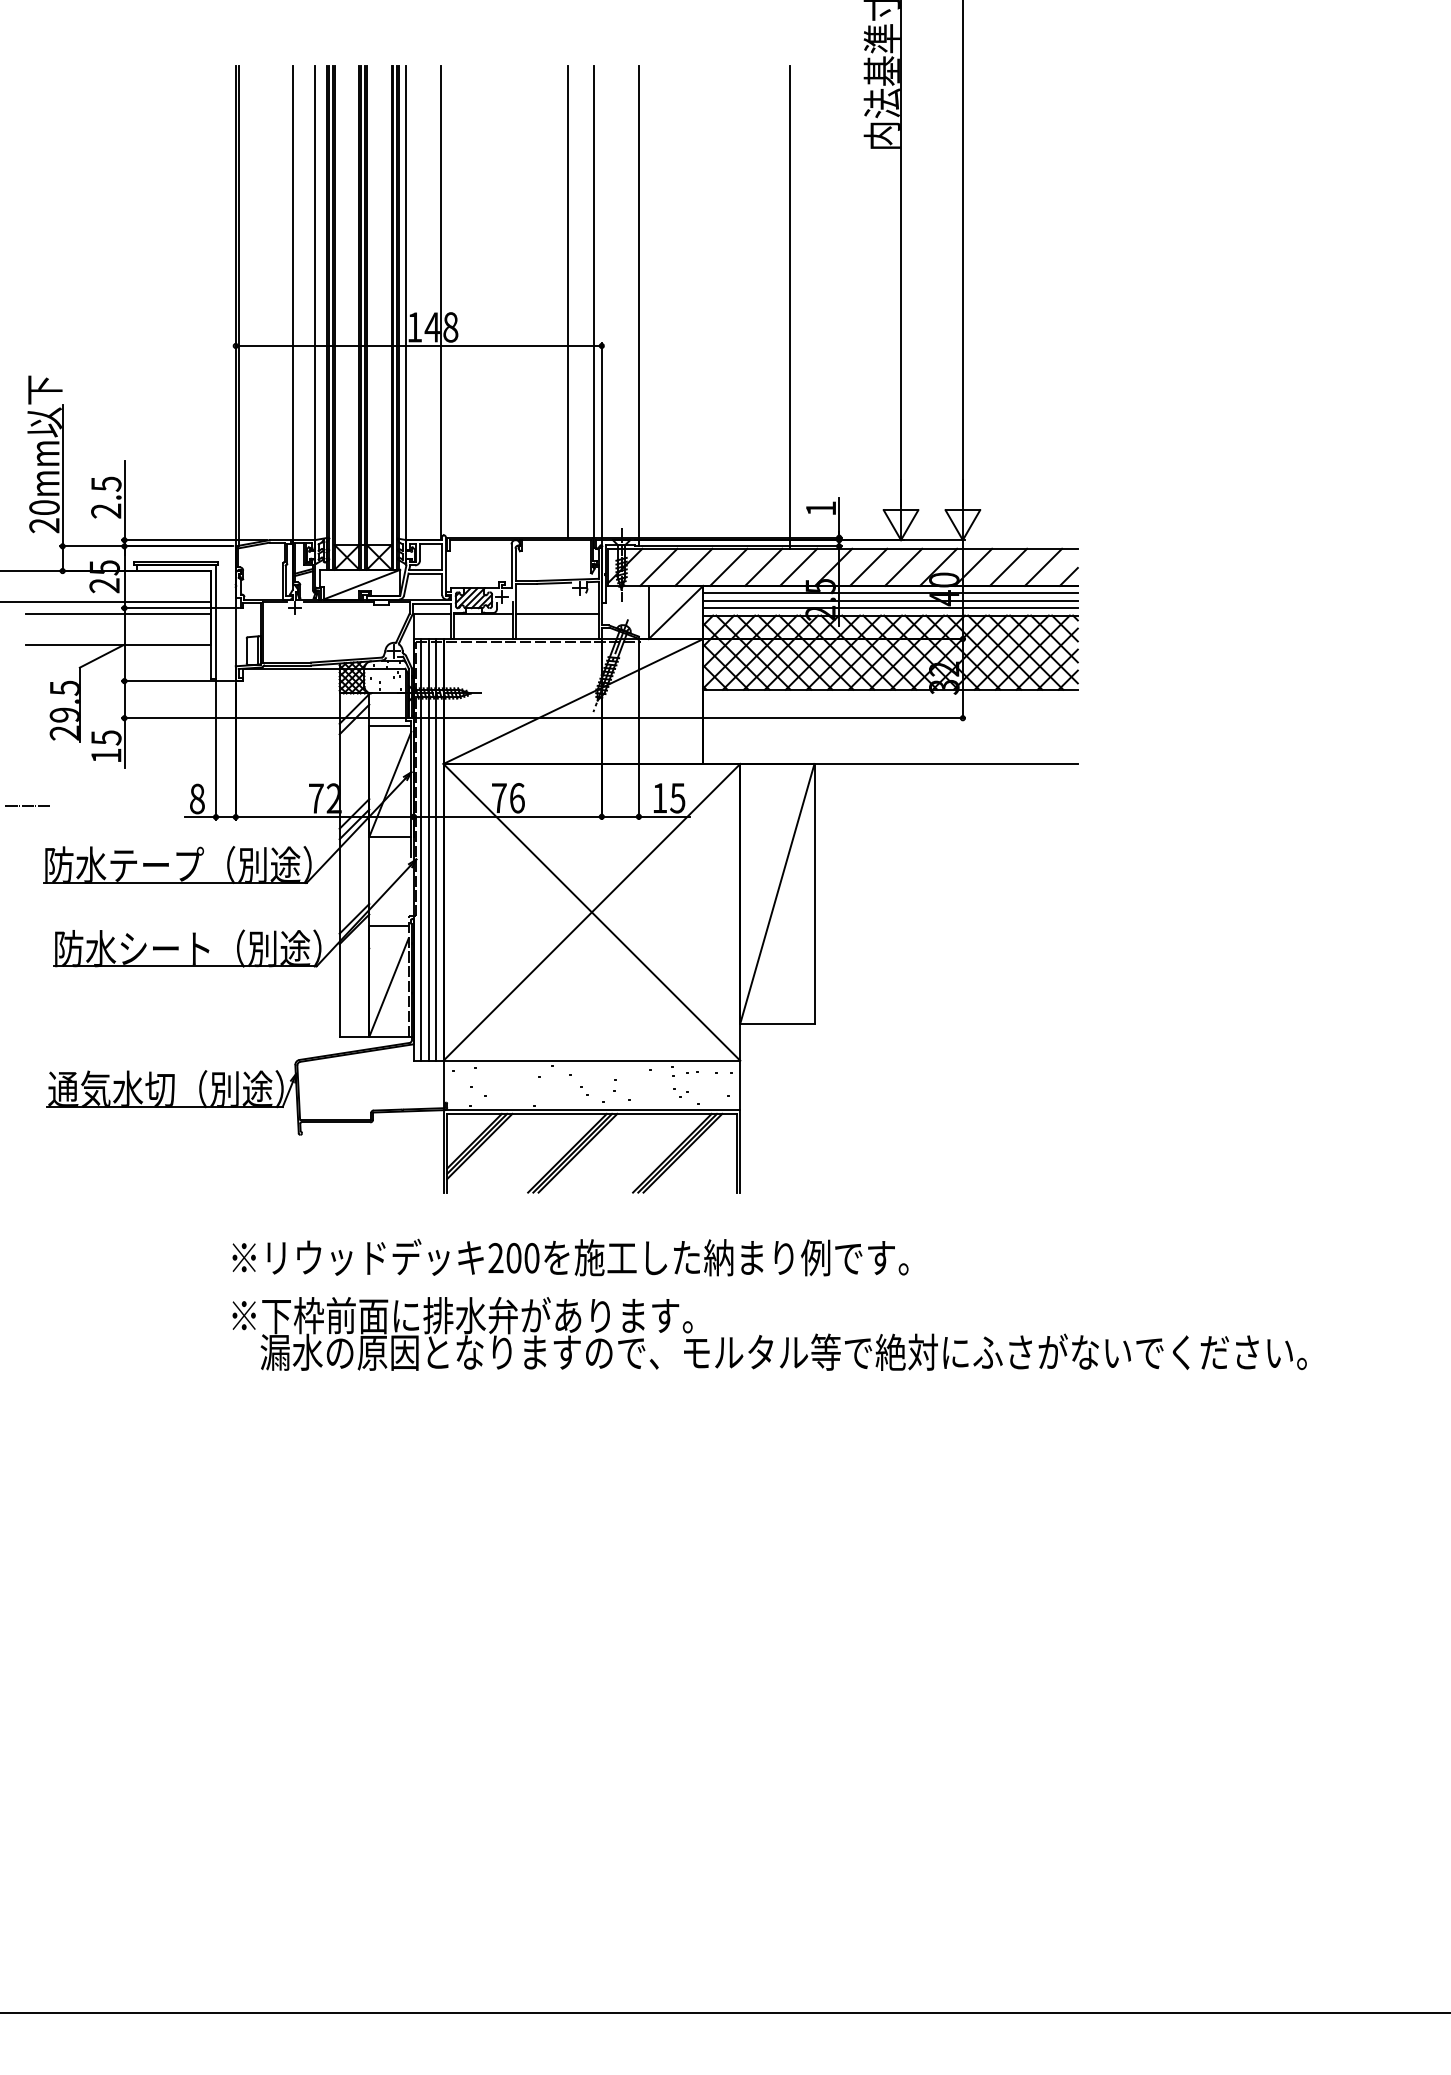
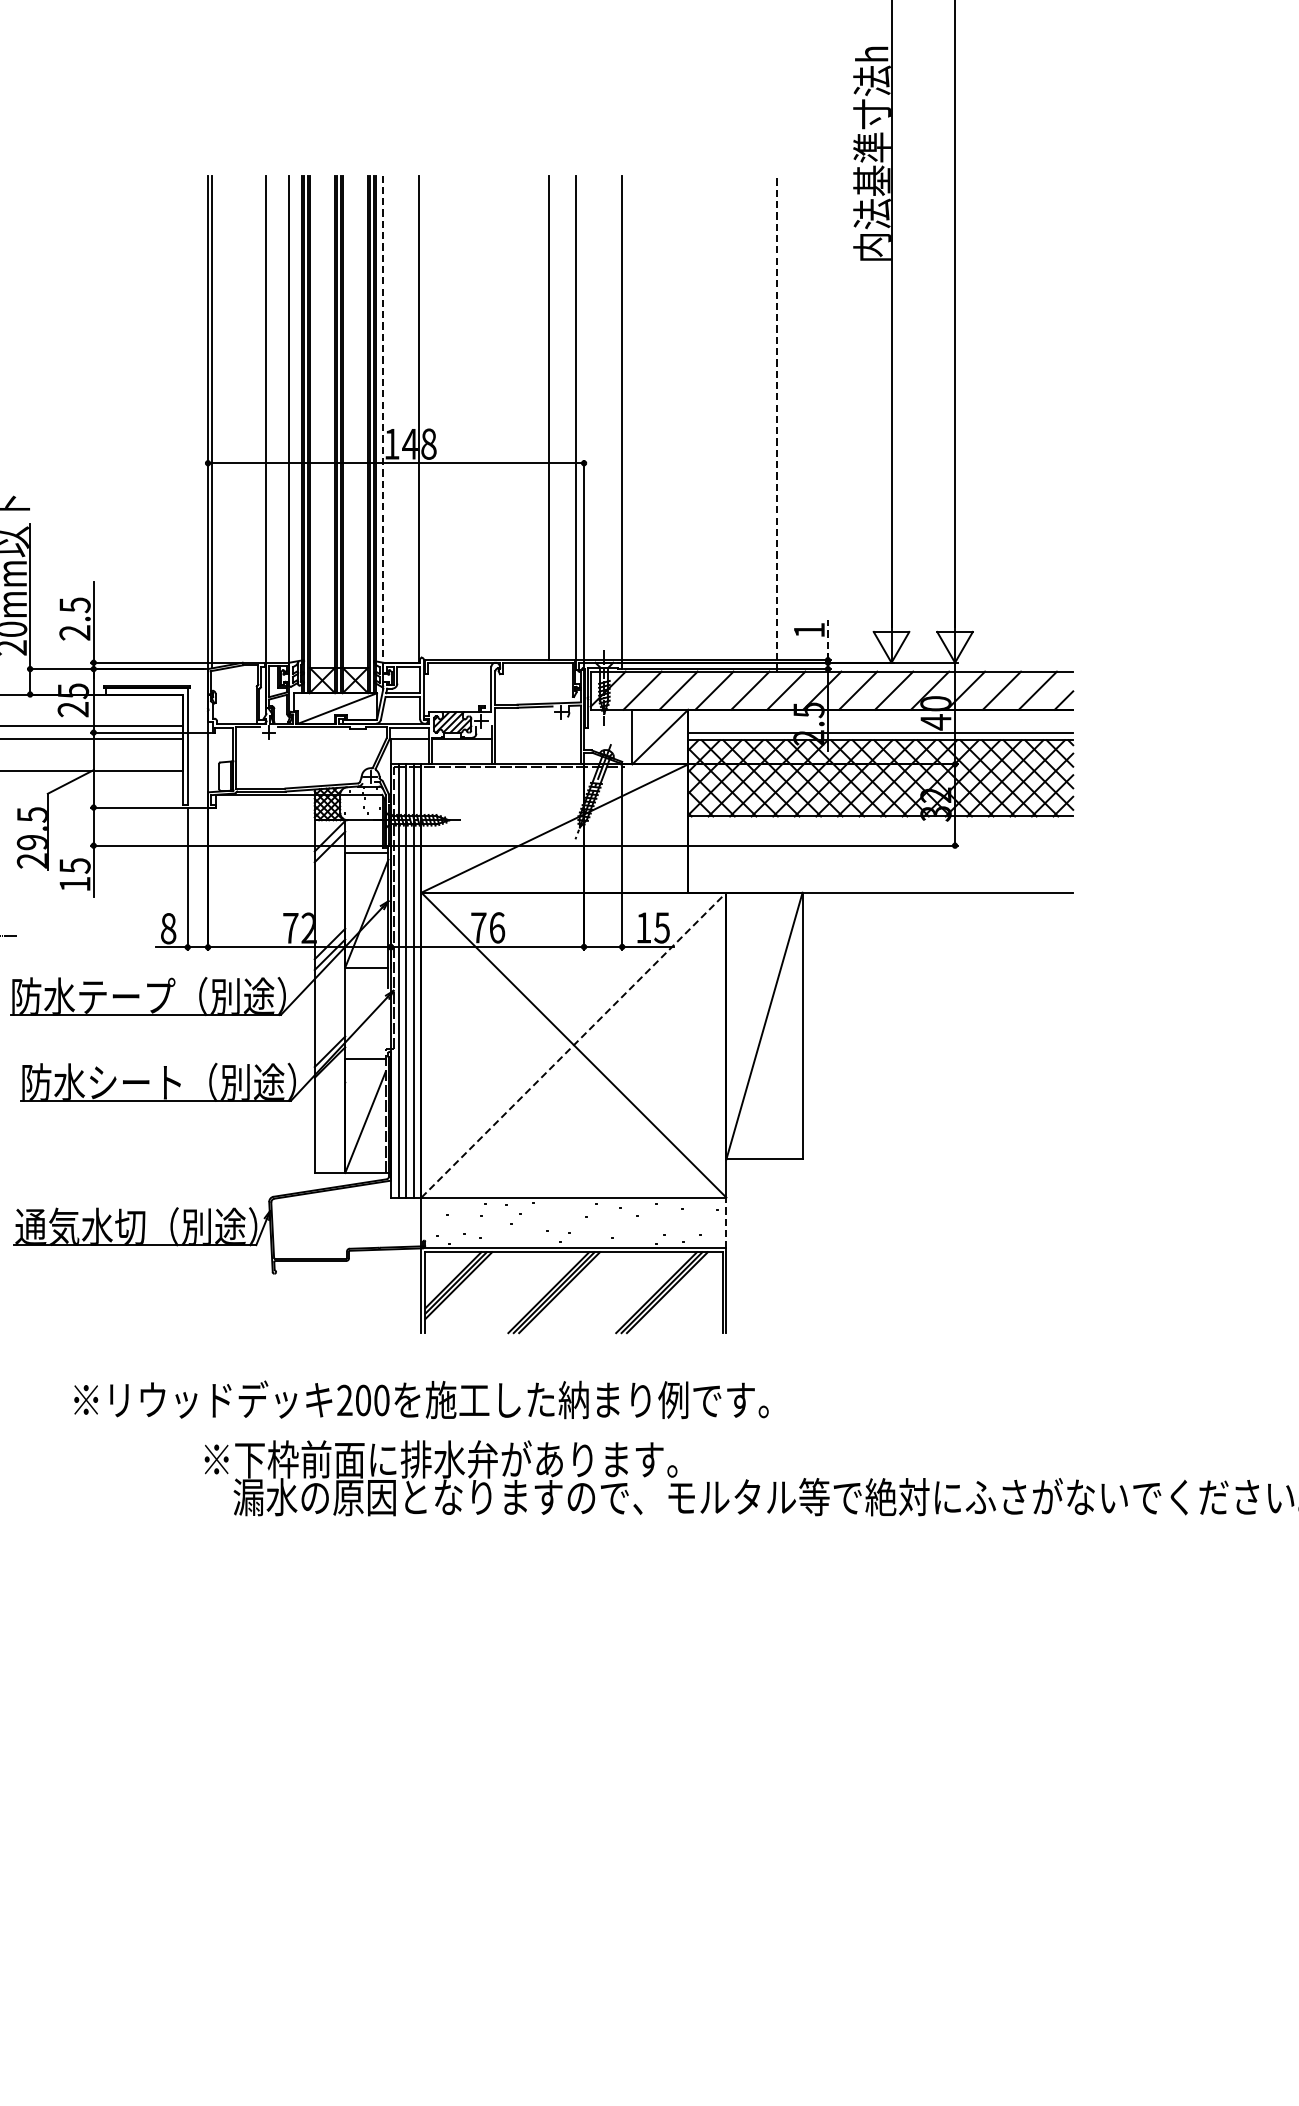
line: (406, 303) -> (383, 419), solid -> dashed
line: (789, 306) -> (776, 422), solid -> dashed
line: (839, 518) -> (828, 640), solid -> dashed
line: (890, 593) -> (880, 717), removed
line: (890, 600) -> (880, 724), removed
line: (556, 614) -> (537, 739), removed
line: (591, 912) -> (573, 1045), solid -> dashed
line: (740, 1085) -> (726, 1223), solid -> dashed
text: (570, 1257) -> (421, 1399), moved

